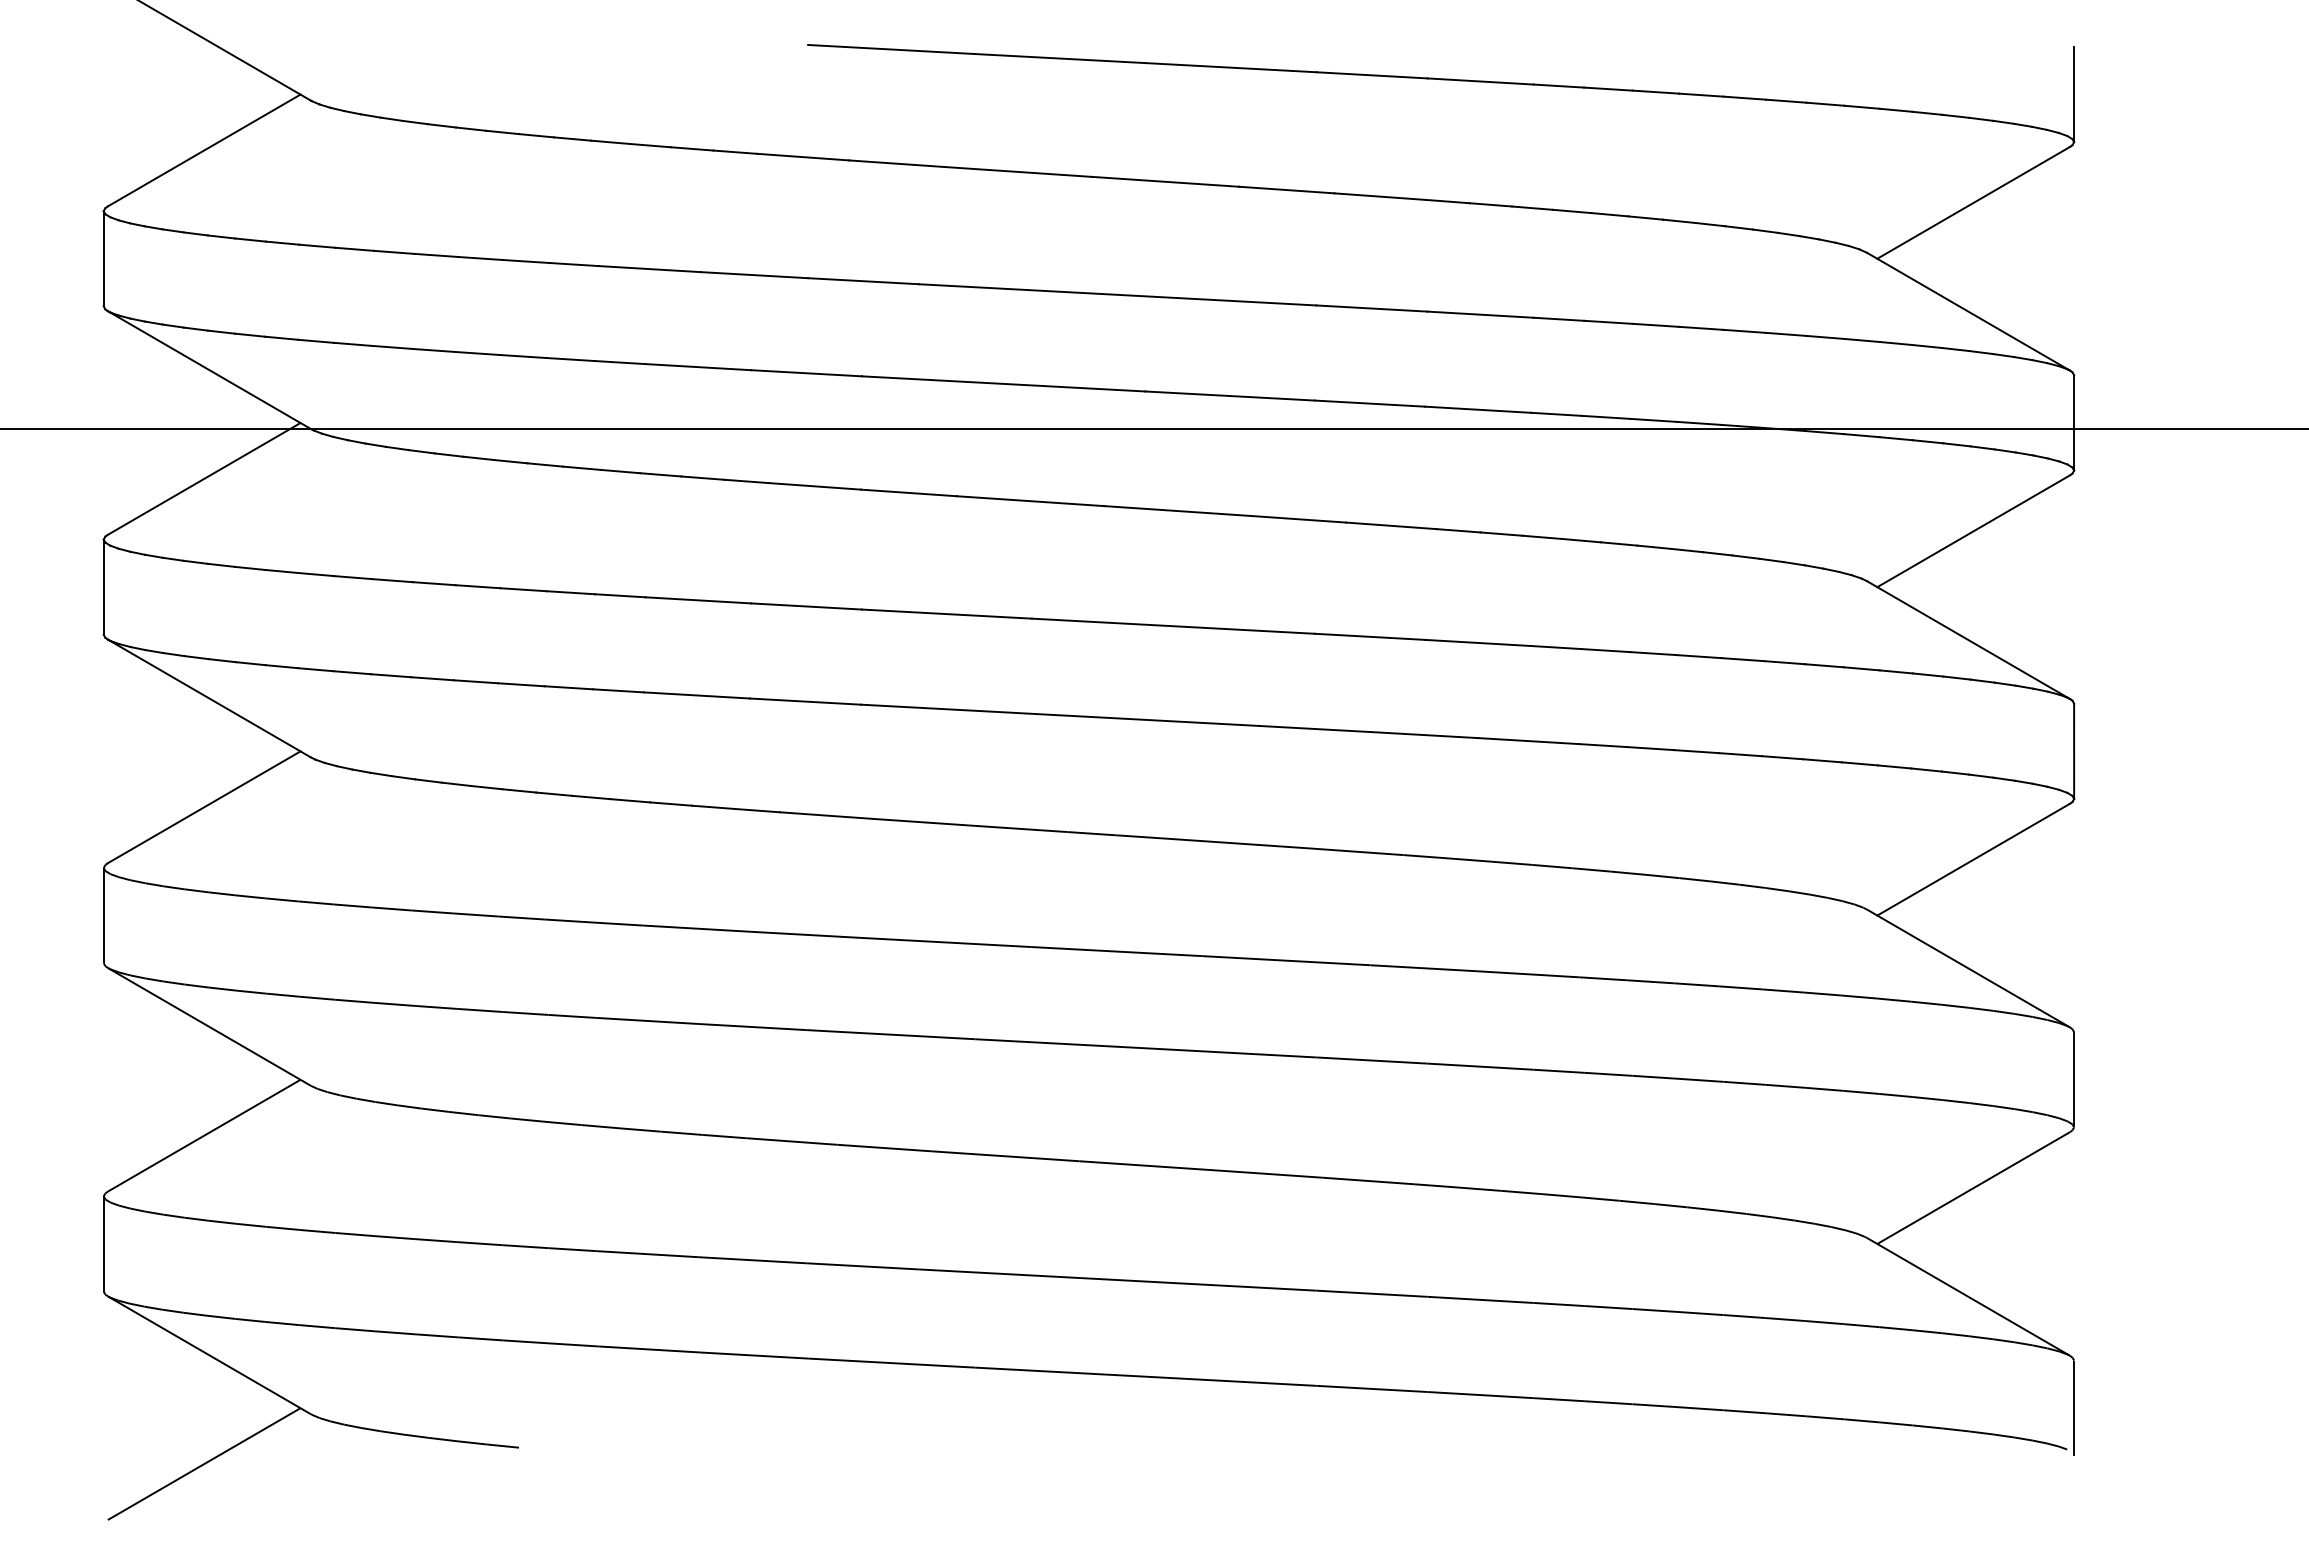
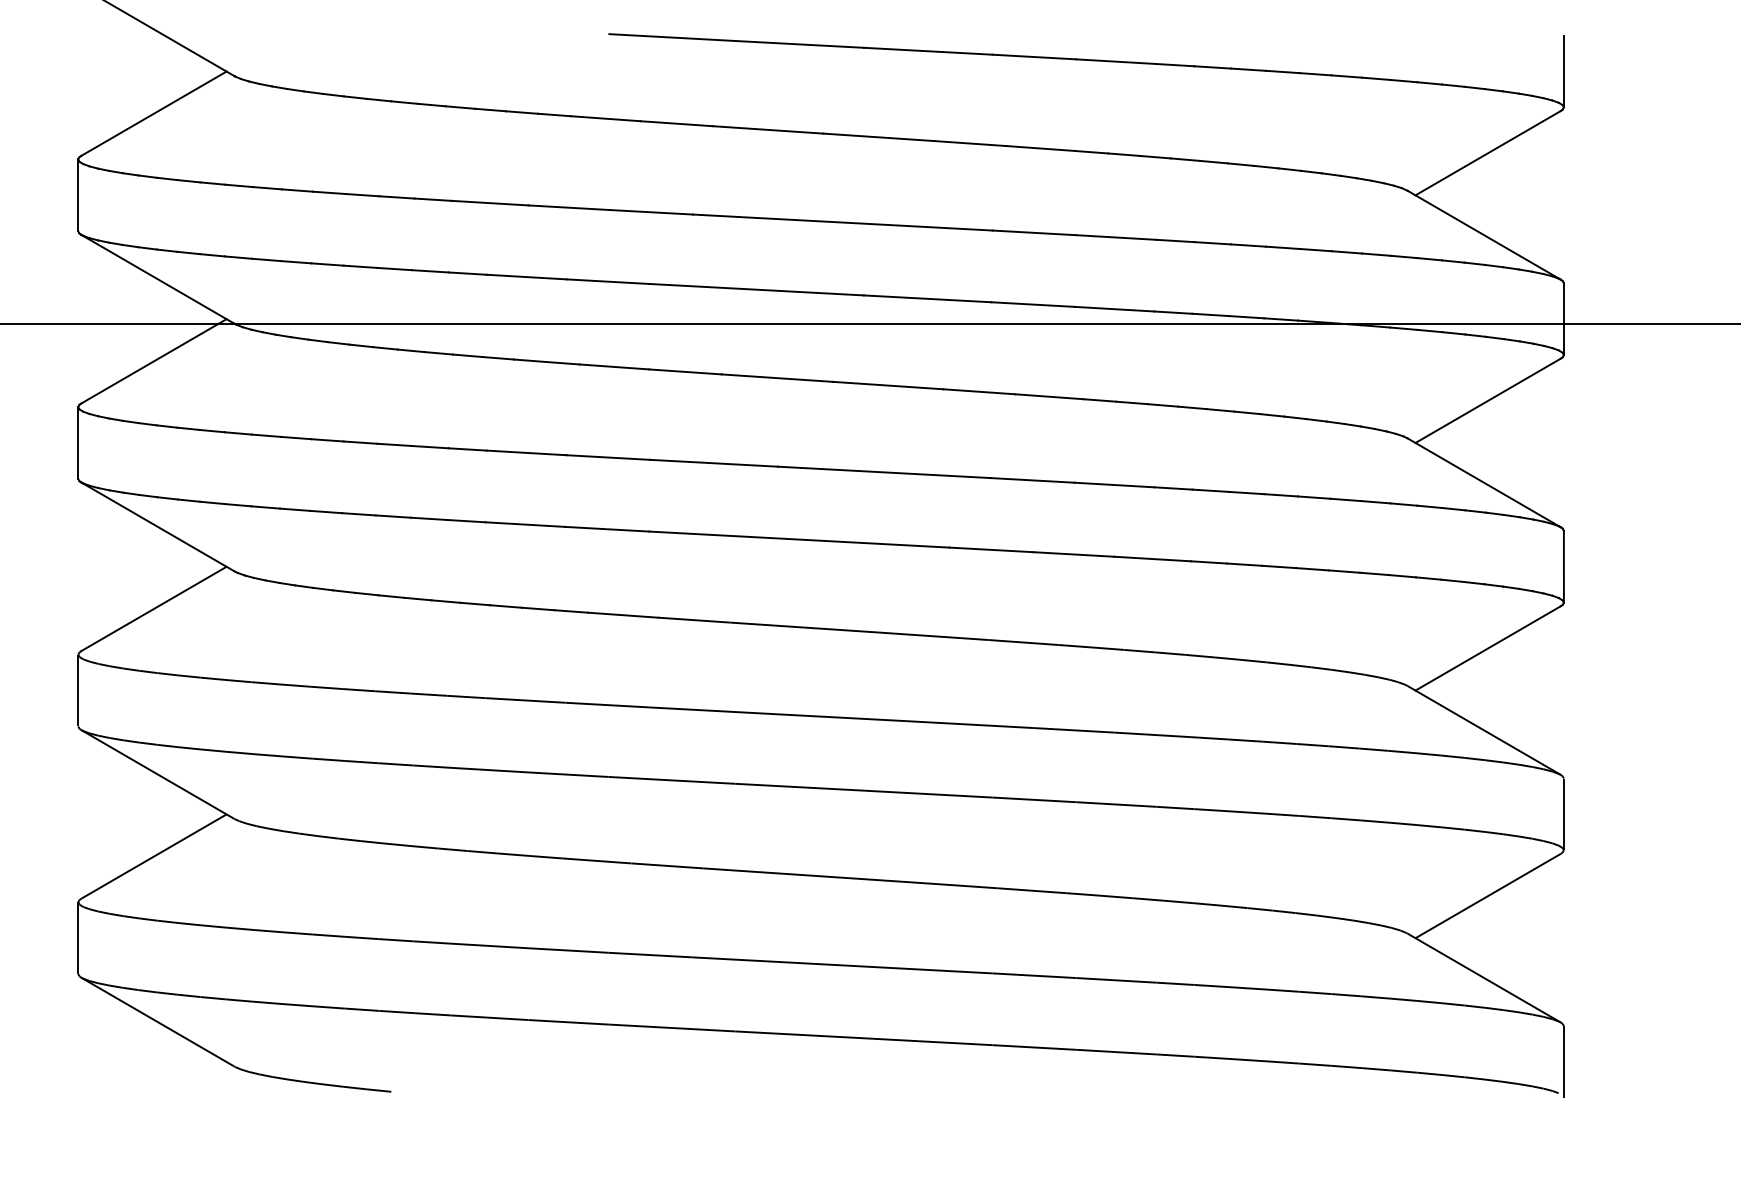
line: (203, 1464) -> (153, 1104), removed

